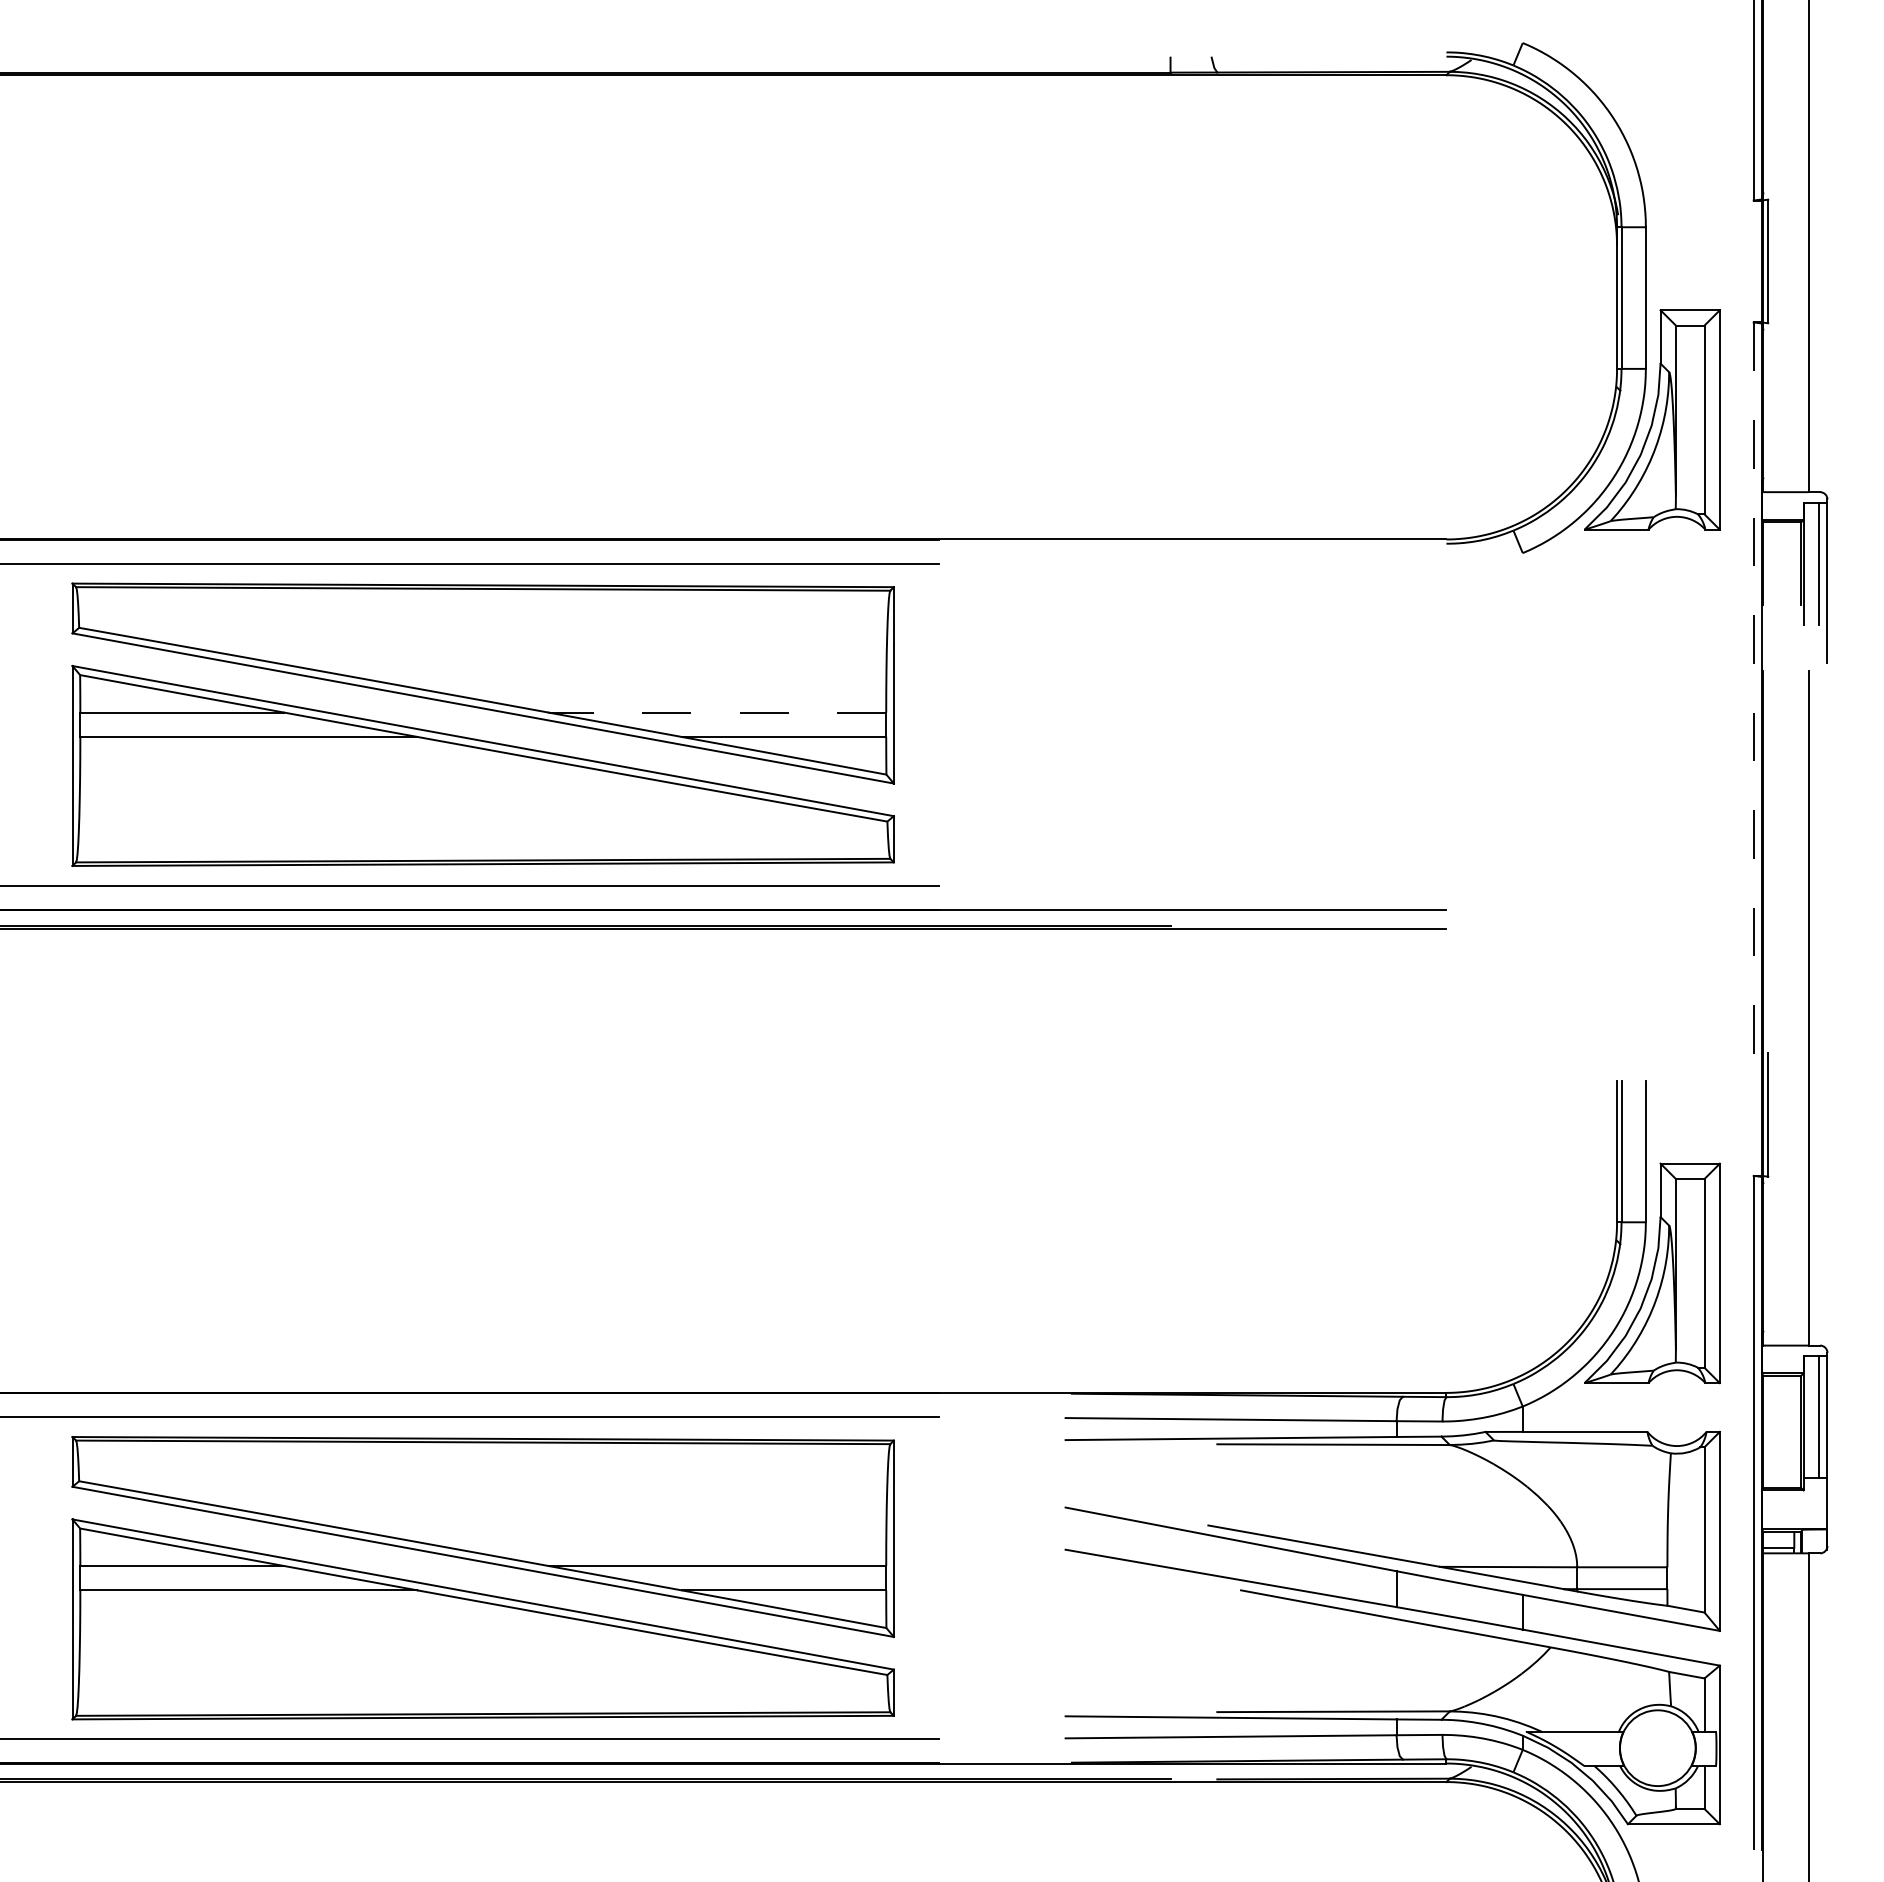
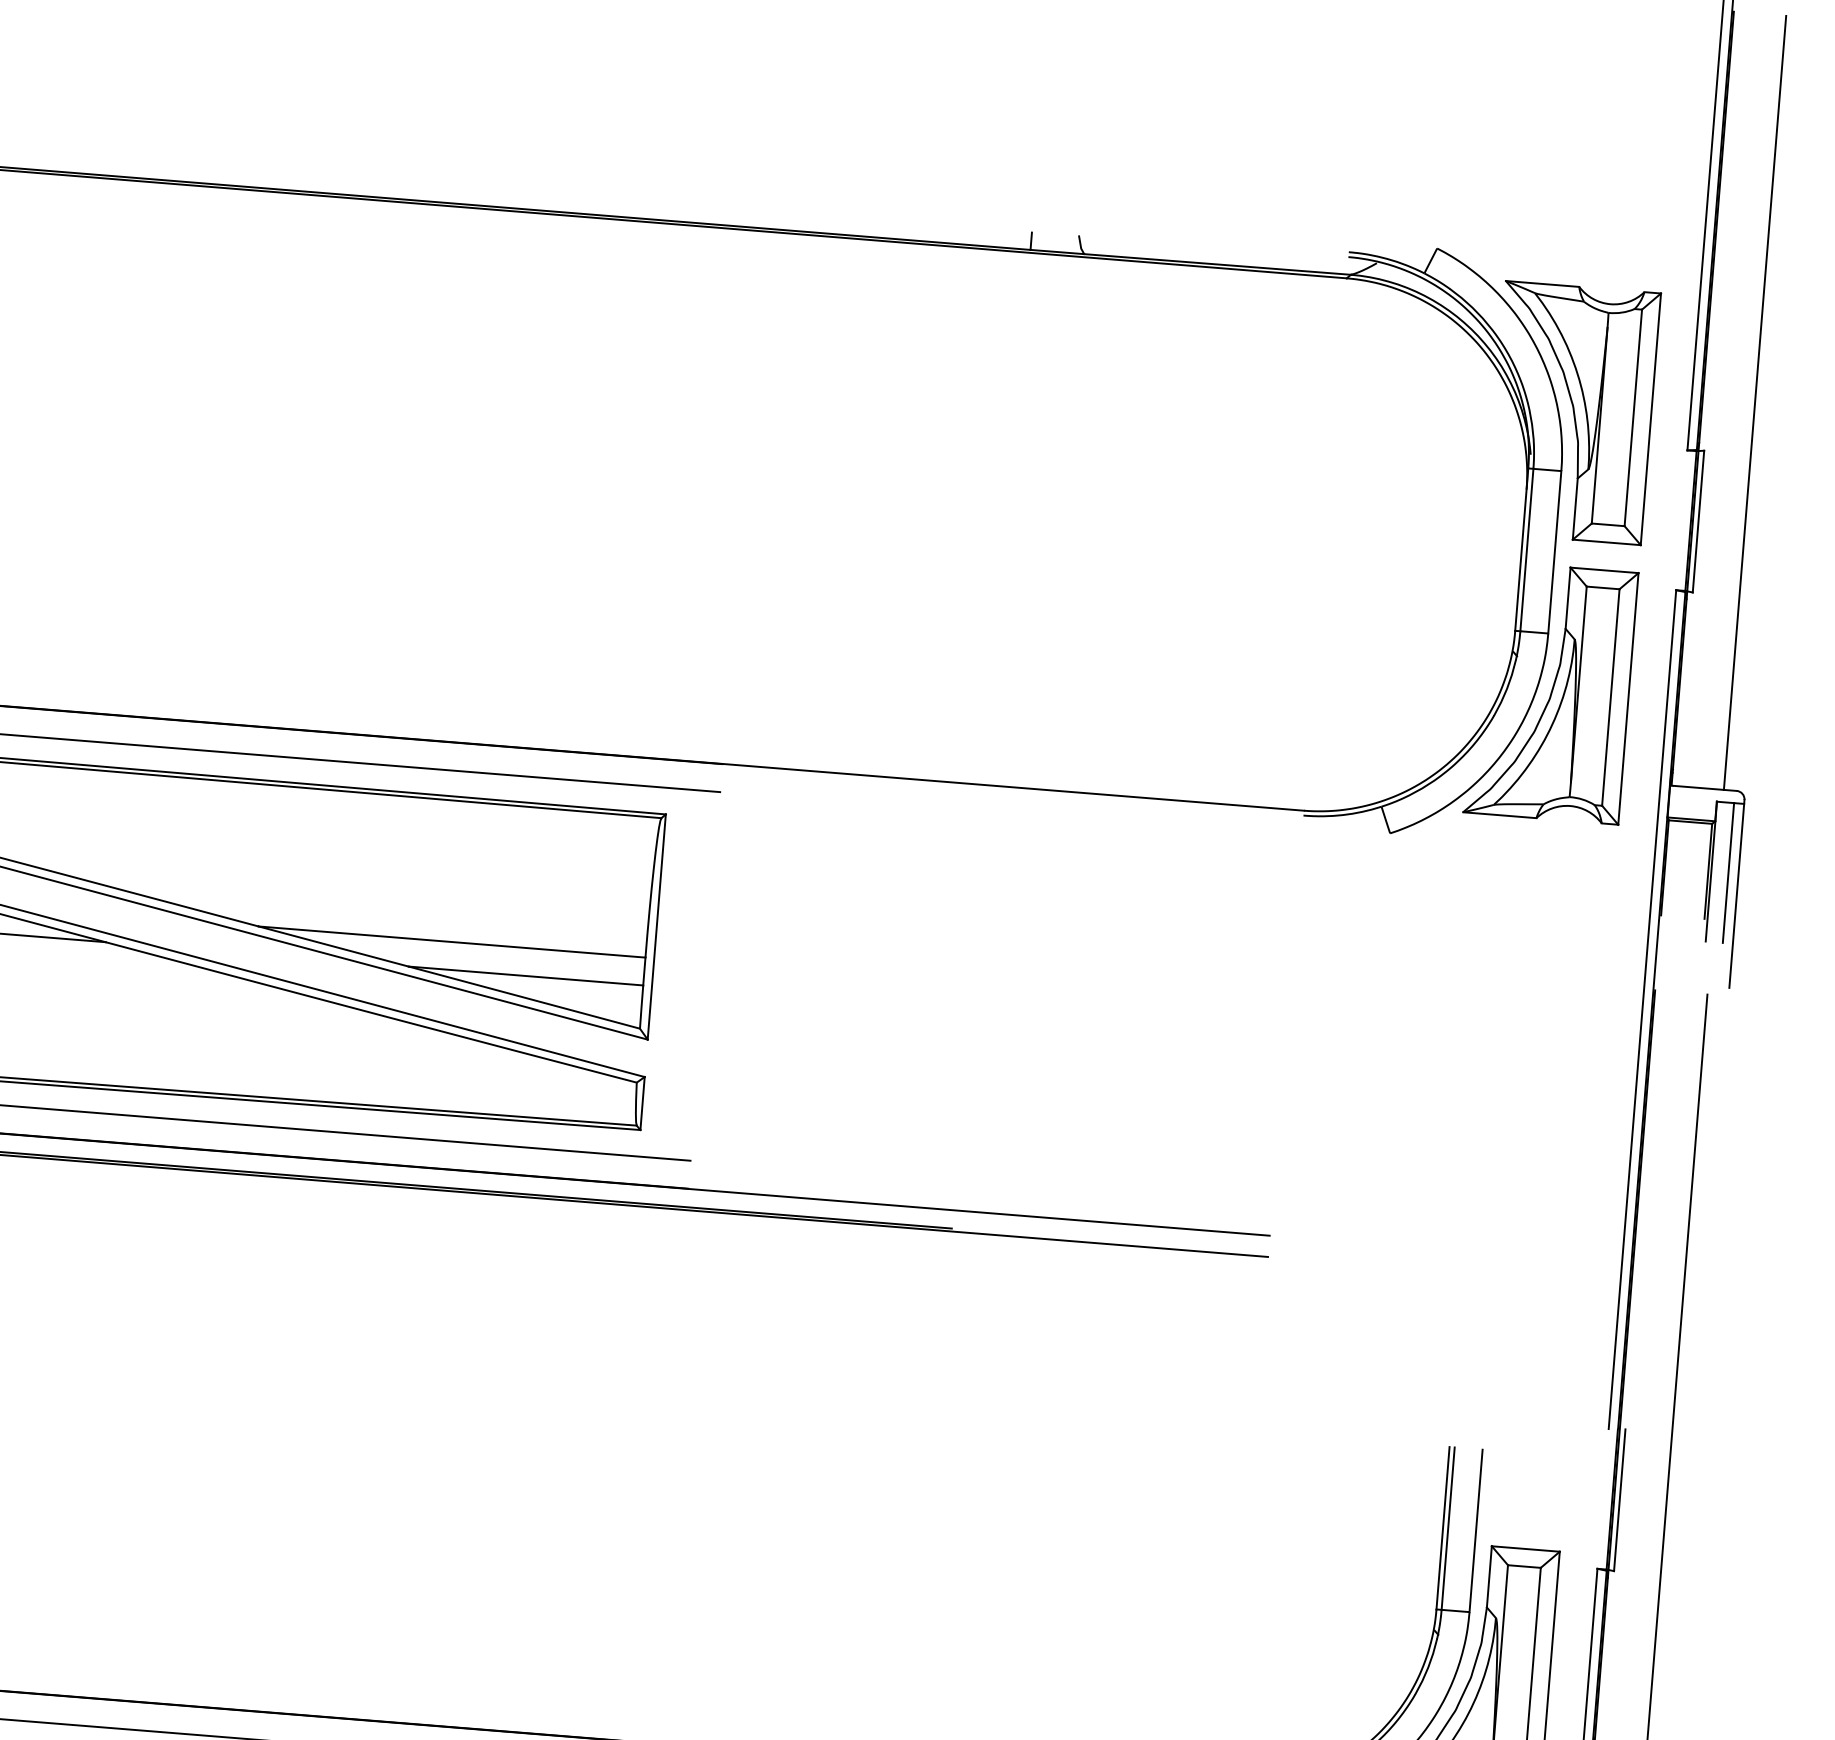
part: (1652, 175) -> (1573, 412), added
line: (1753, 688) -> (1642, 1009), dashed -> solid
line: (717, 712) -> (452, 941), dashed -> solid

